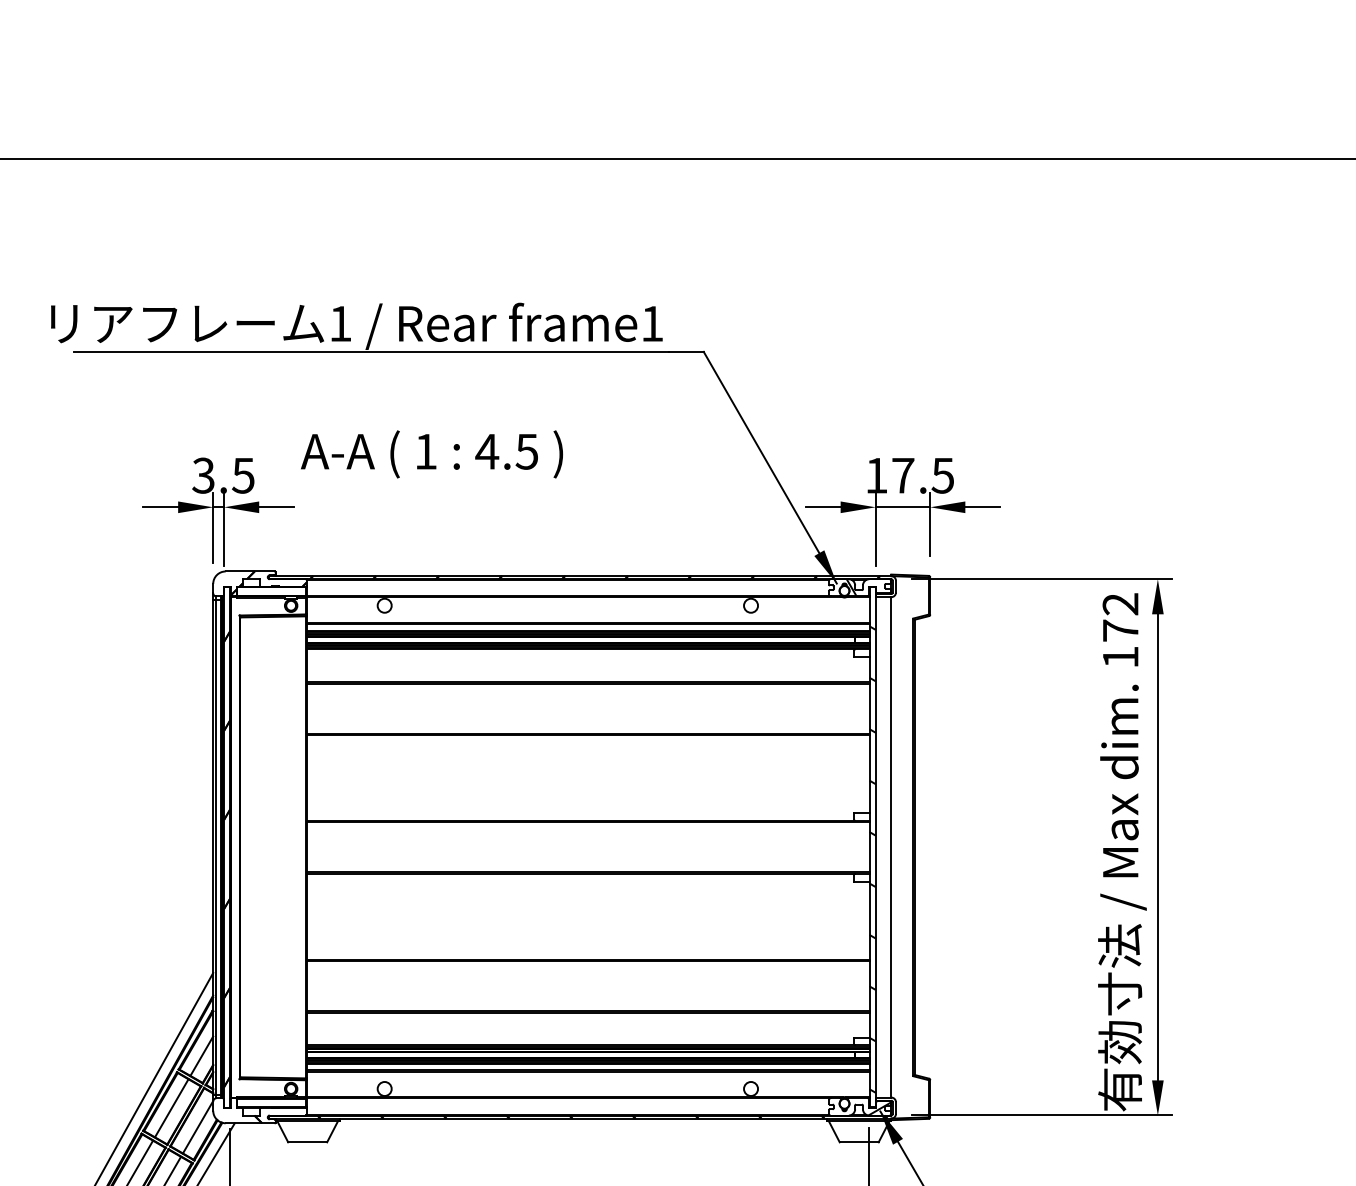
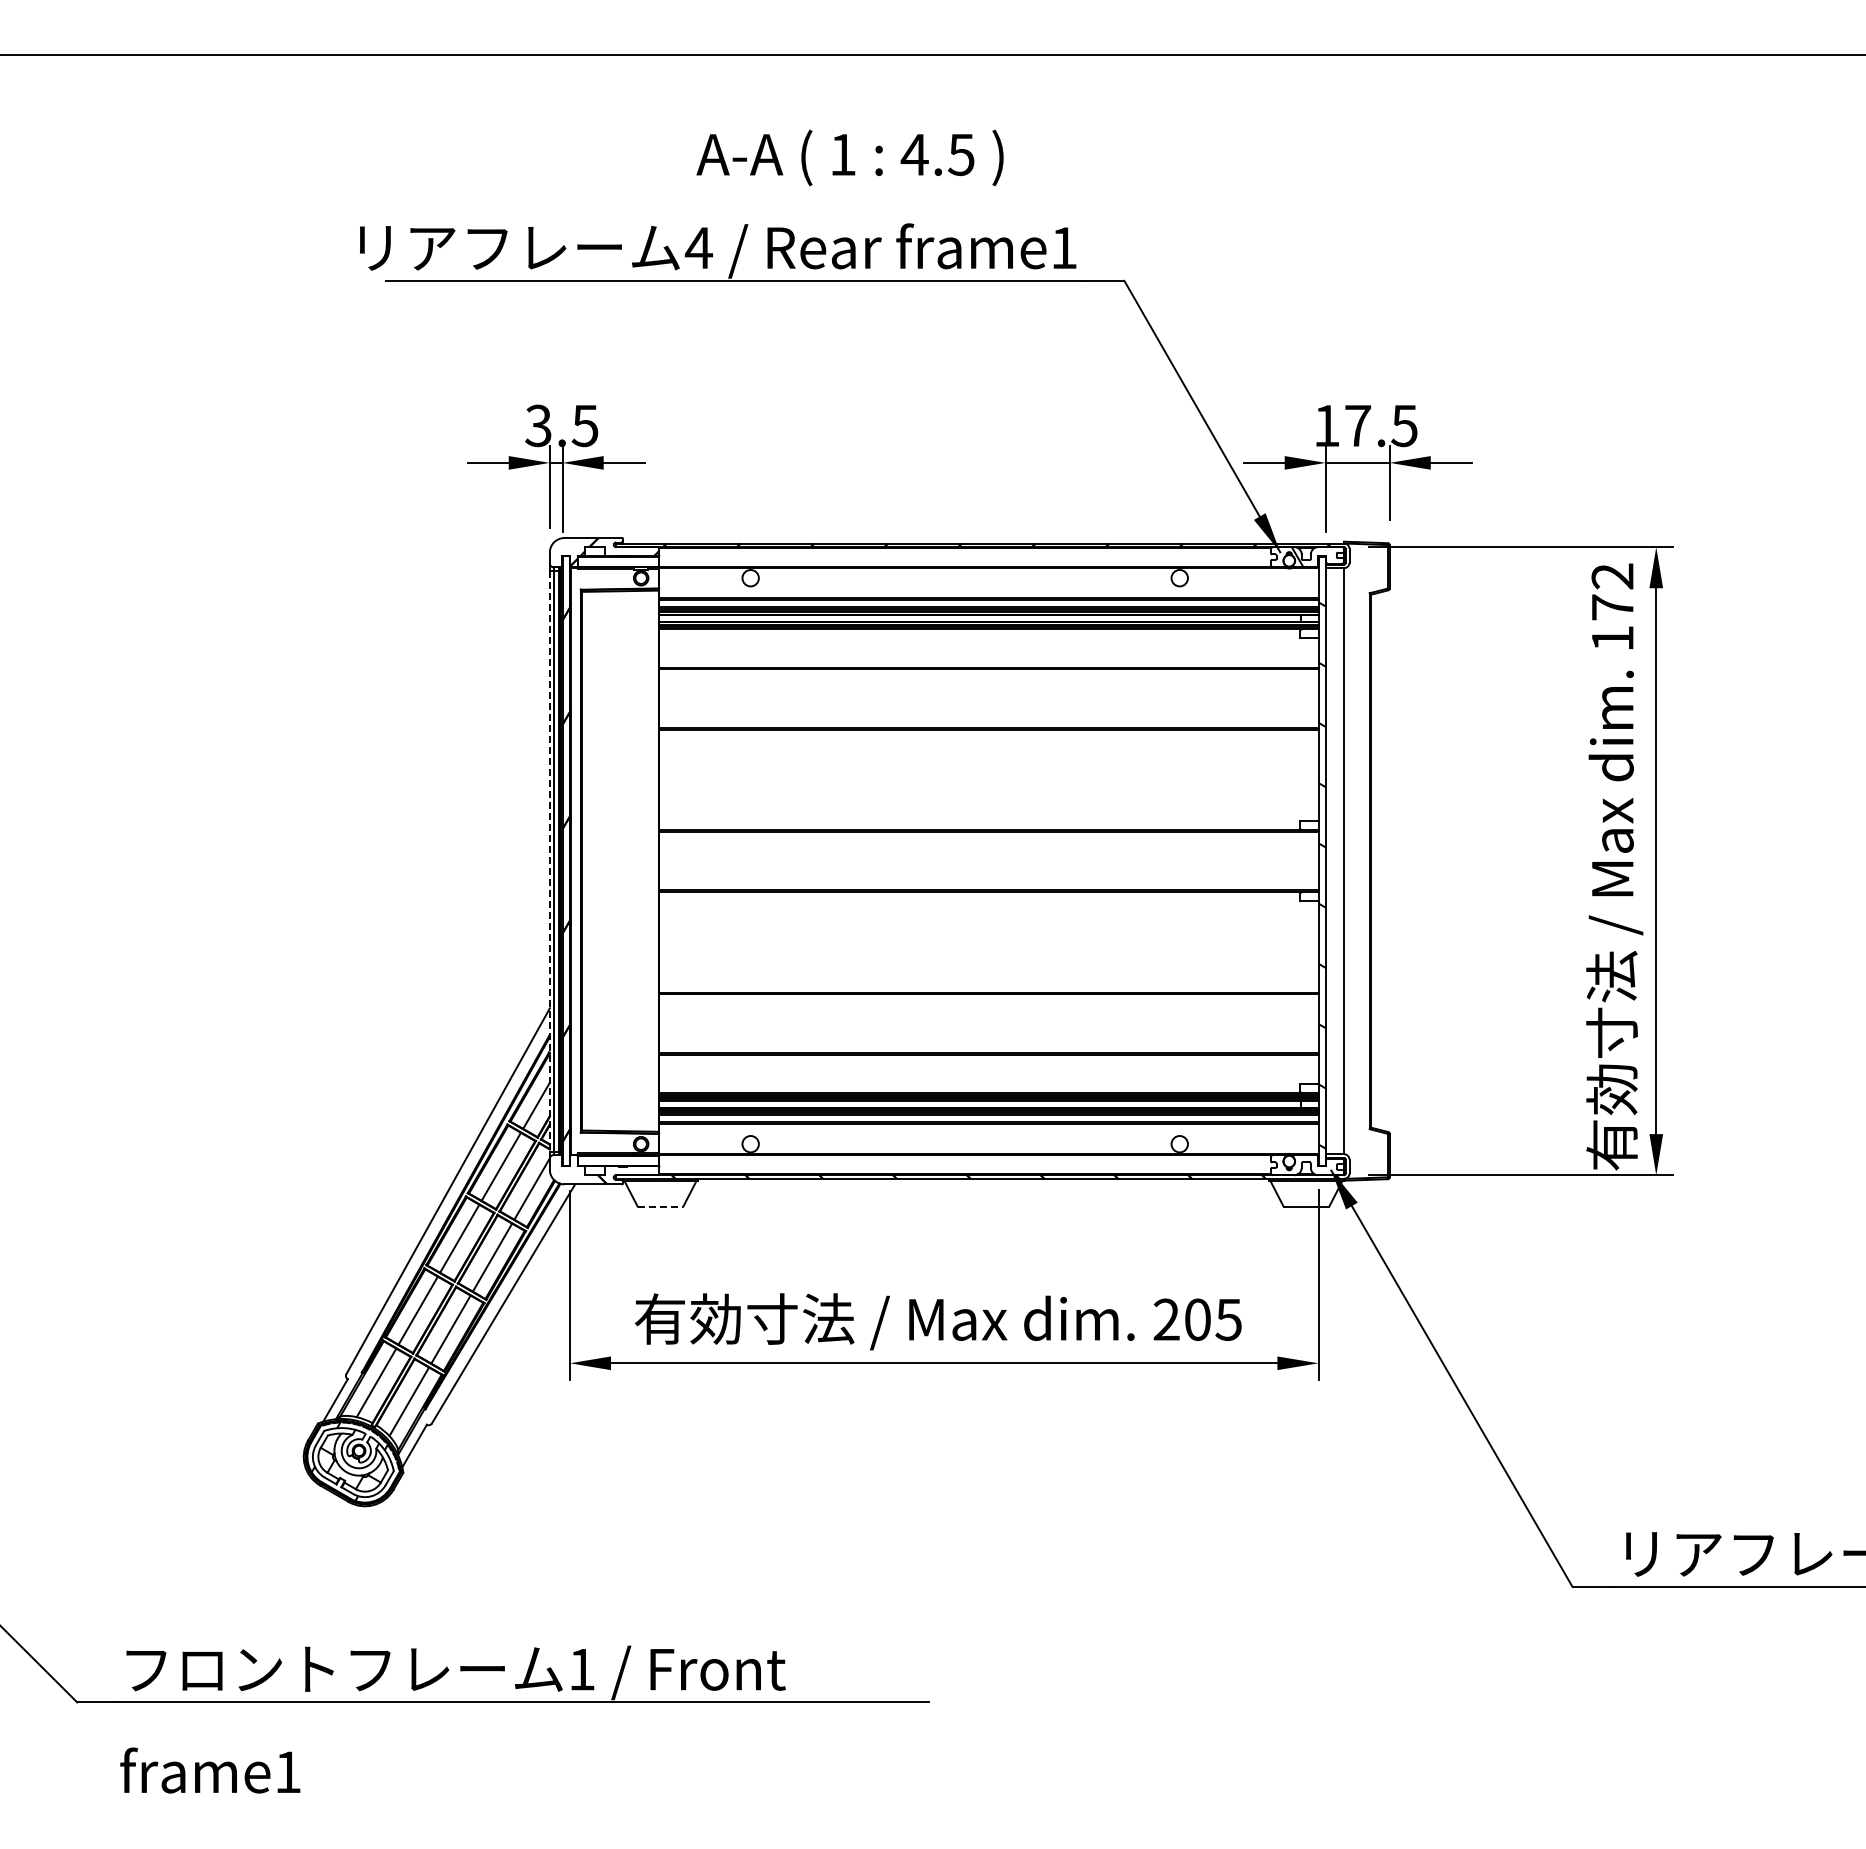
text: (340, 323) -> (698, 247), 1 -> 4
text: (431, 454) -> (849, 157), moved
line: (212, 847) -> (549, 861), solid -> dashed
hatch: (879, 1108) -> (1330, 1167), removed
line: (307, 1142) -> (660, 1206), solid -> dashed

